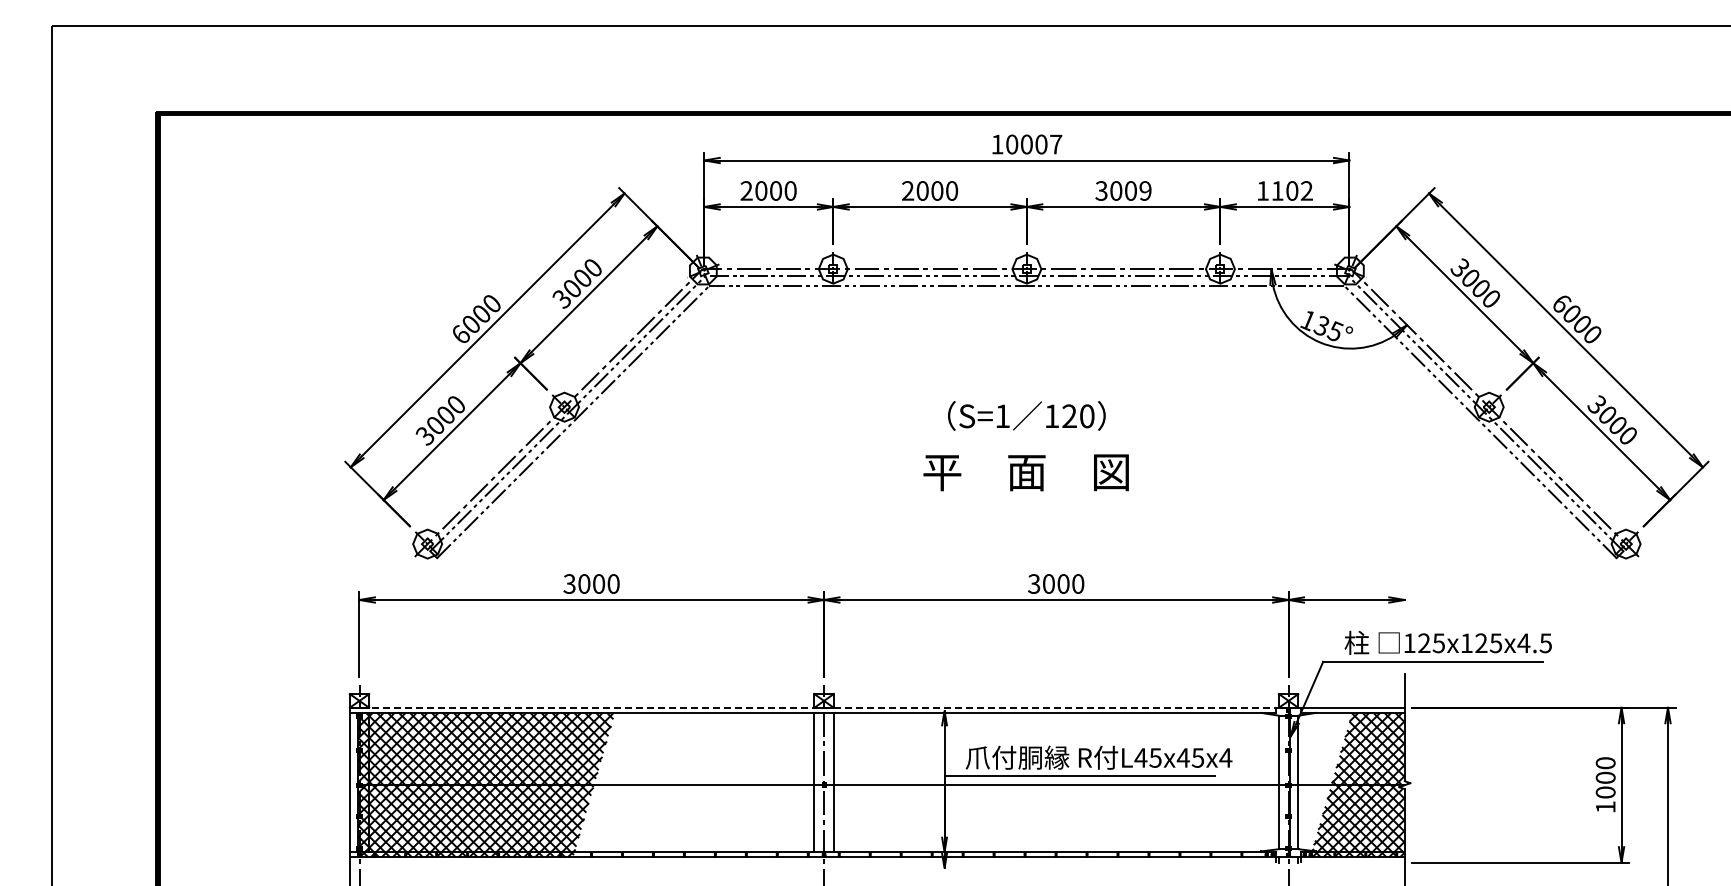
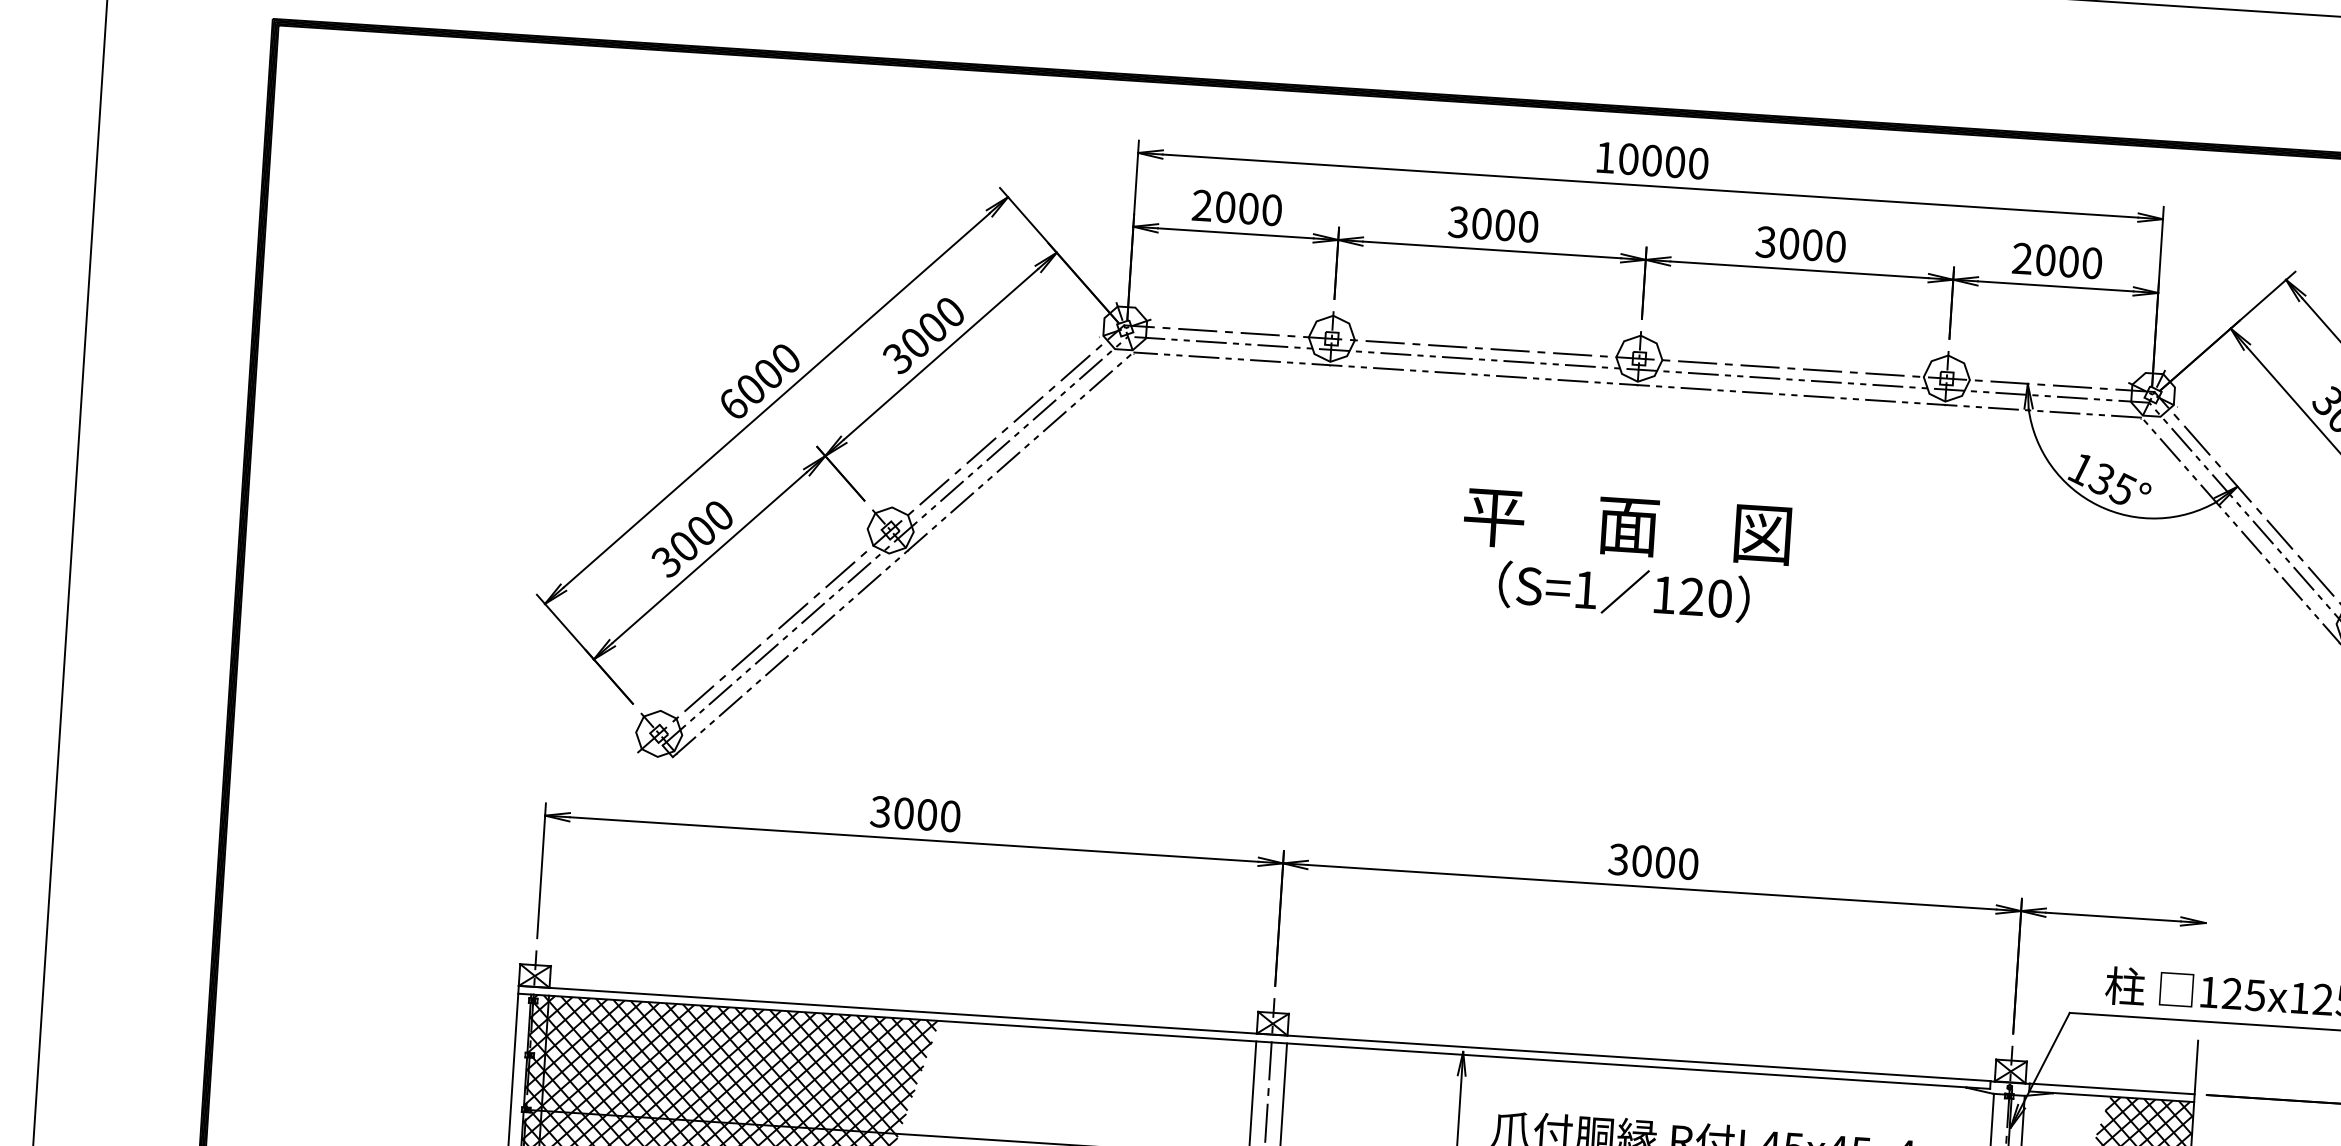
text: (1056, 144) -> (1699, 163), 10007 -> 10000
text: (907, 190) -> (1457, 221), 2000 -> 3000
text: (1145, 190) -> (1835, 245), 3009 -> 3000
text: (1284, 190) -> (2056, 260), 1102 -> 2000
text: (1025, 472) -> (1626, 525), moved
line: (813, 707) -> (1255, 1033), dashed -> solid

